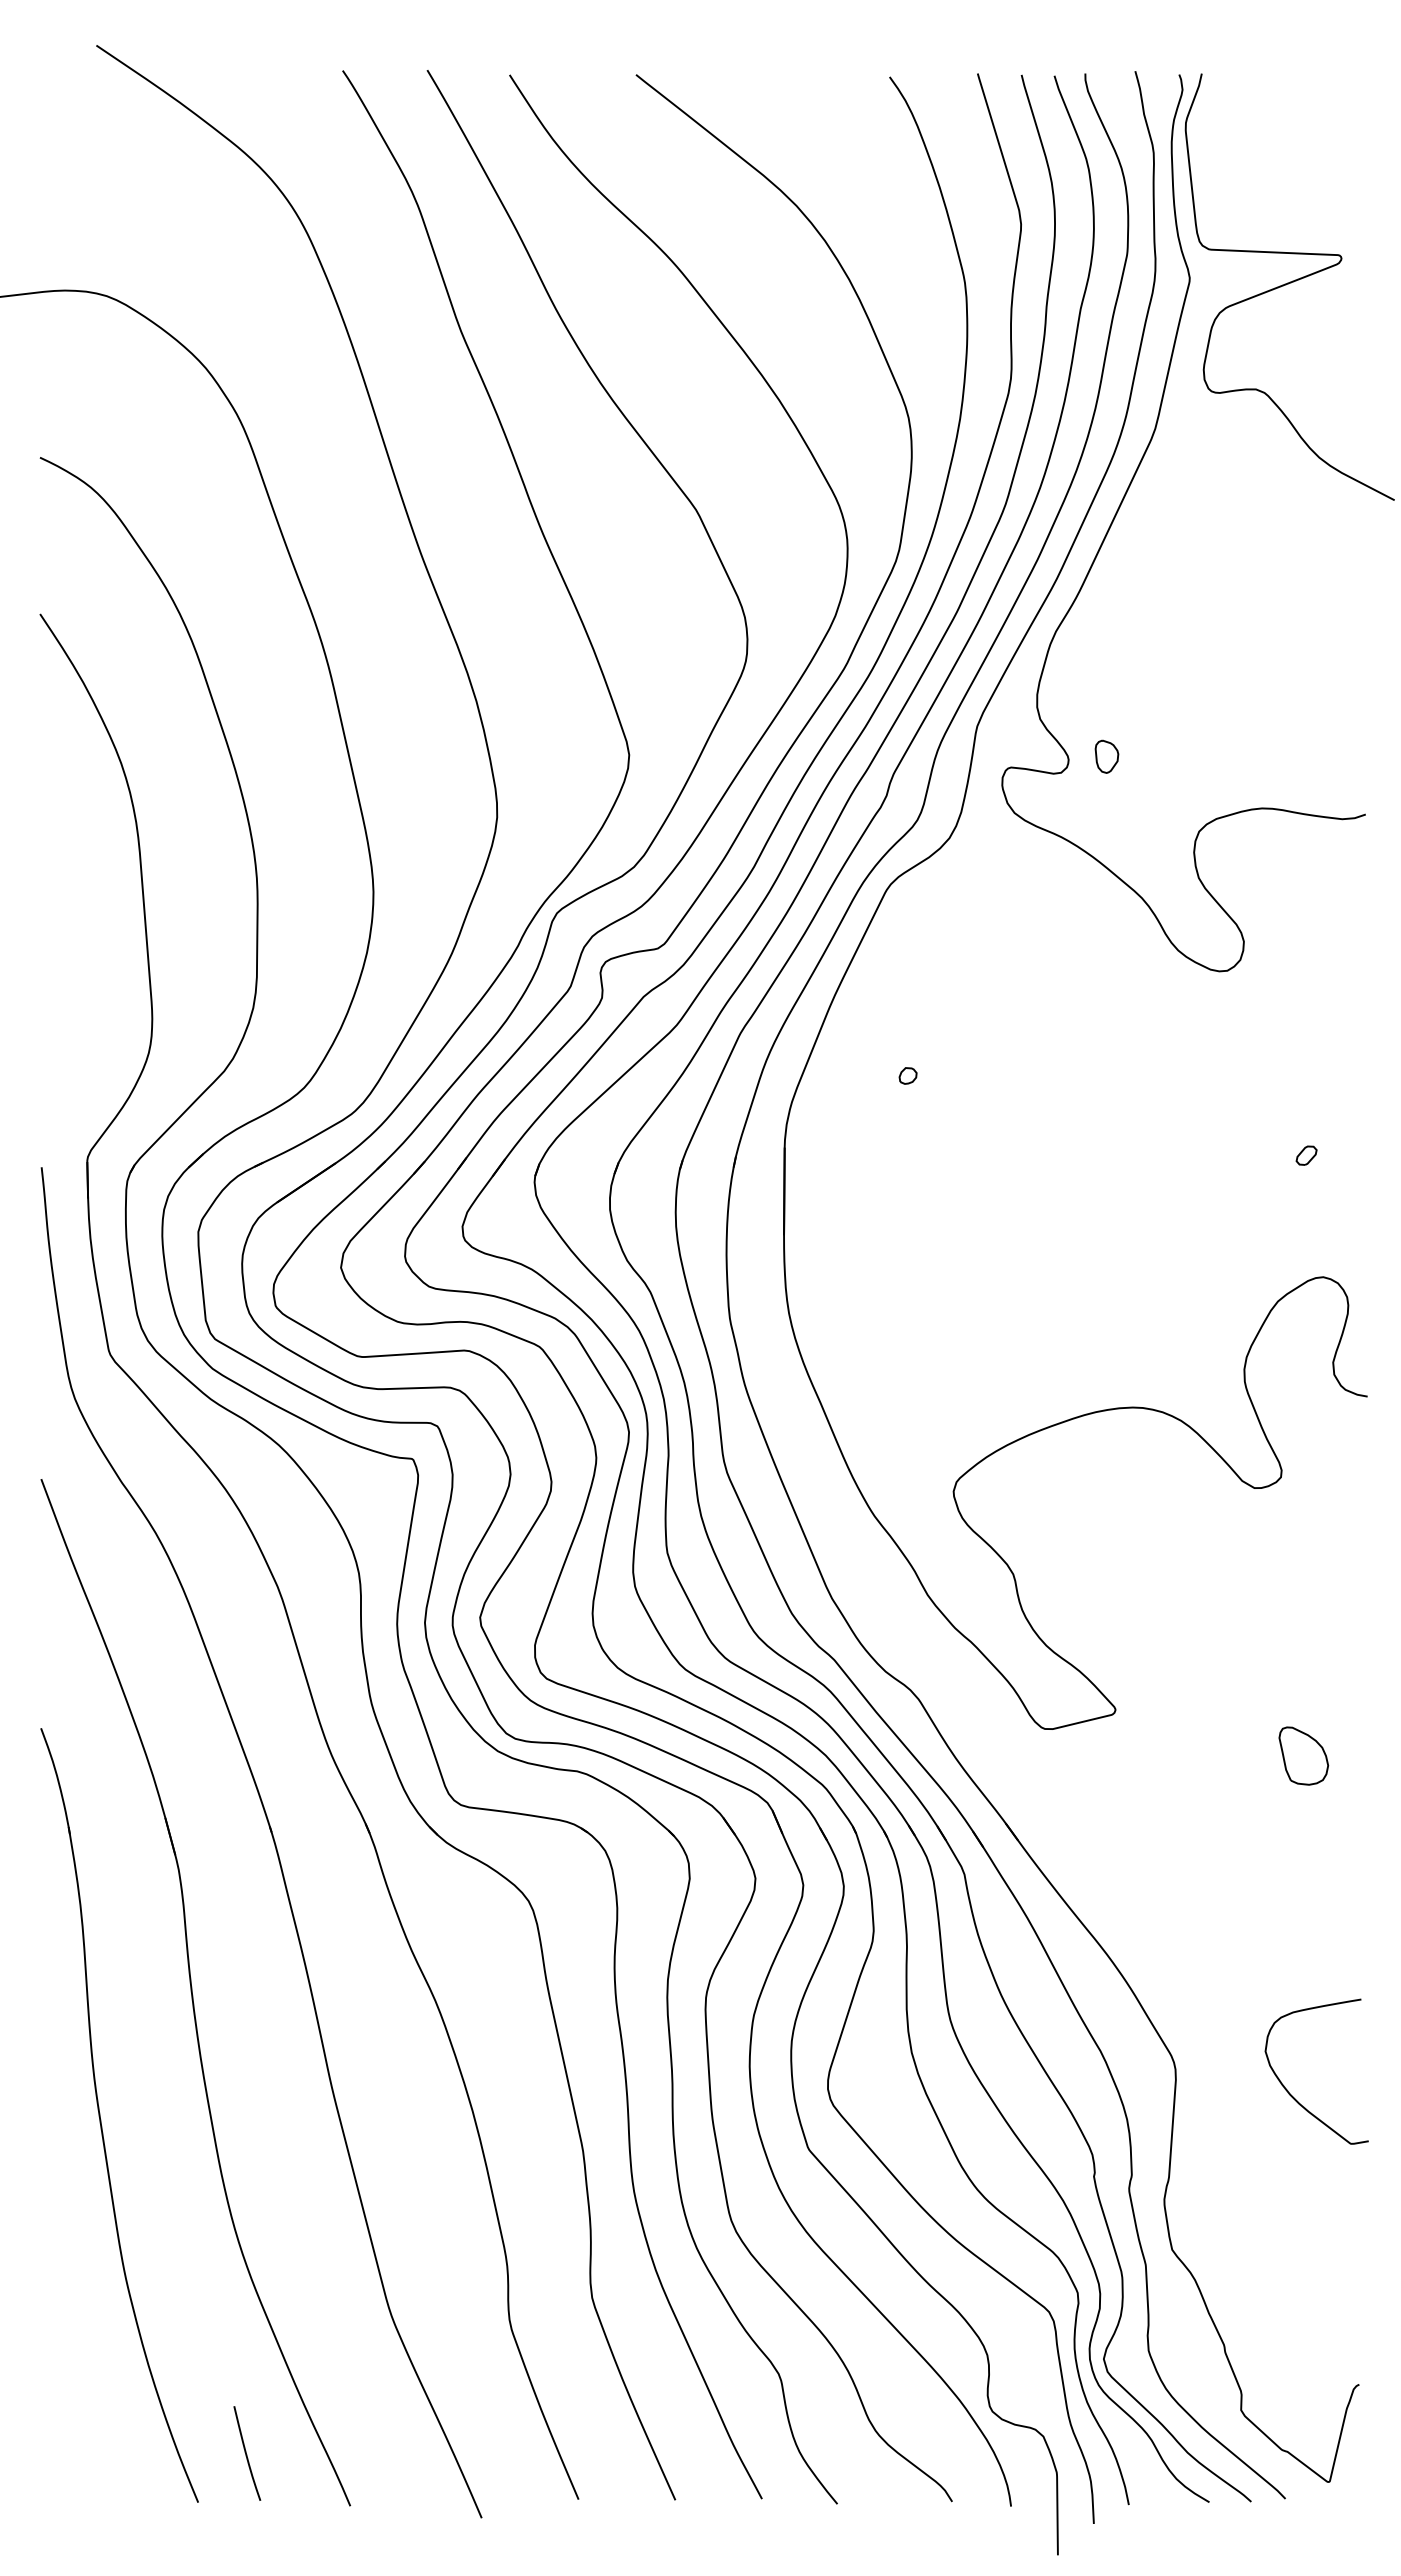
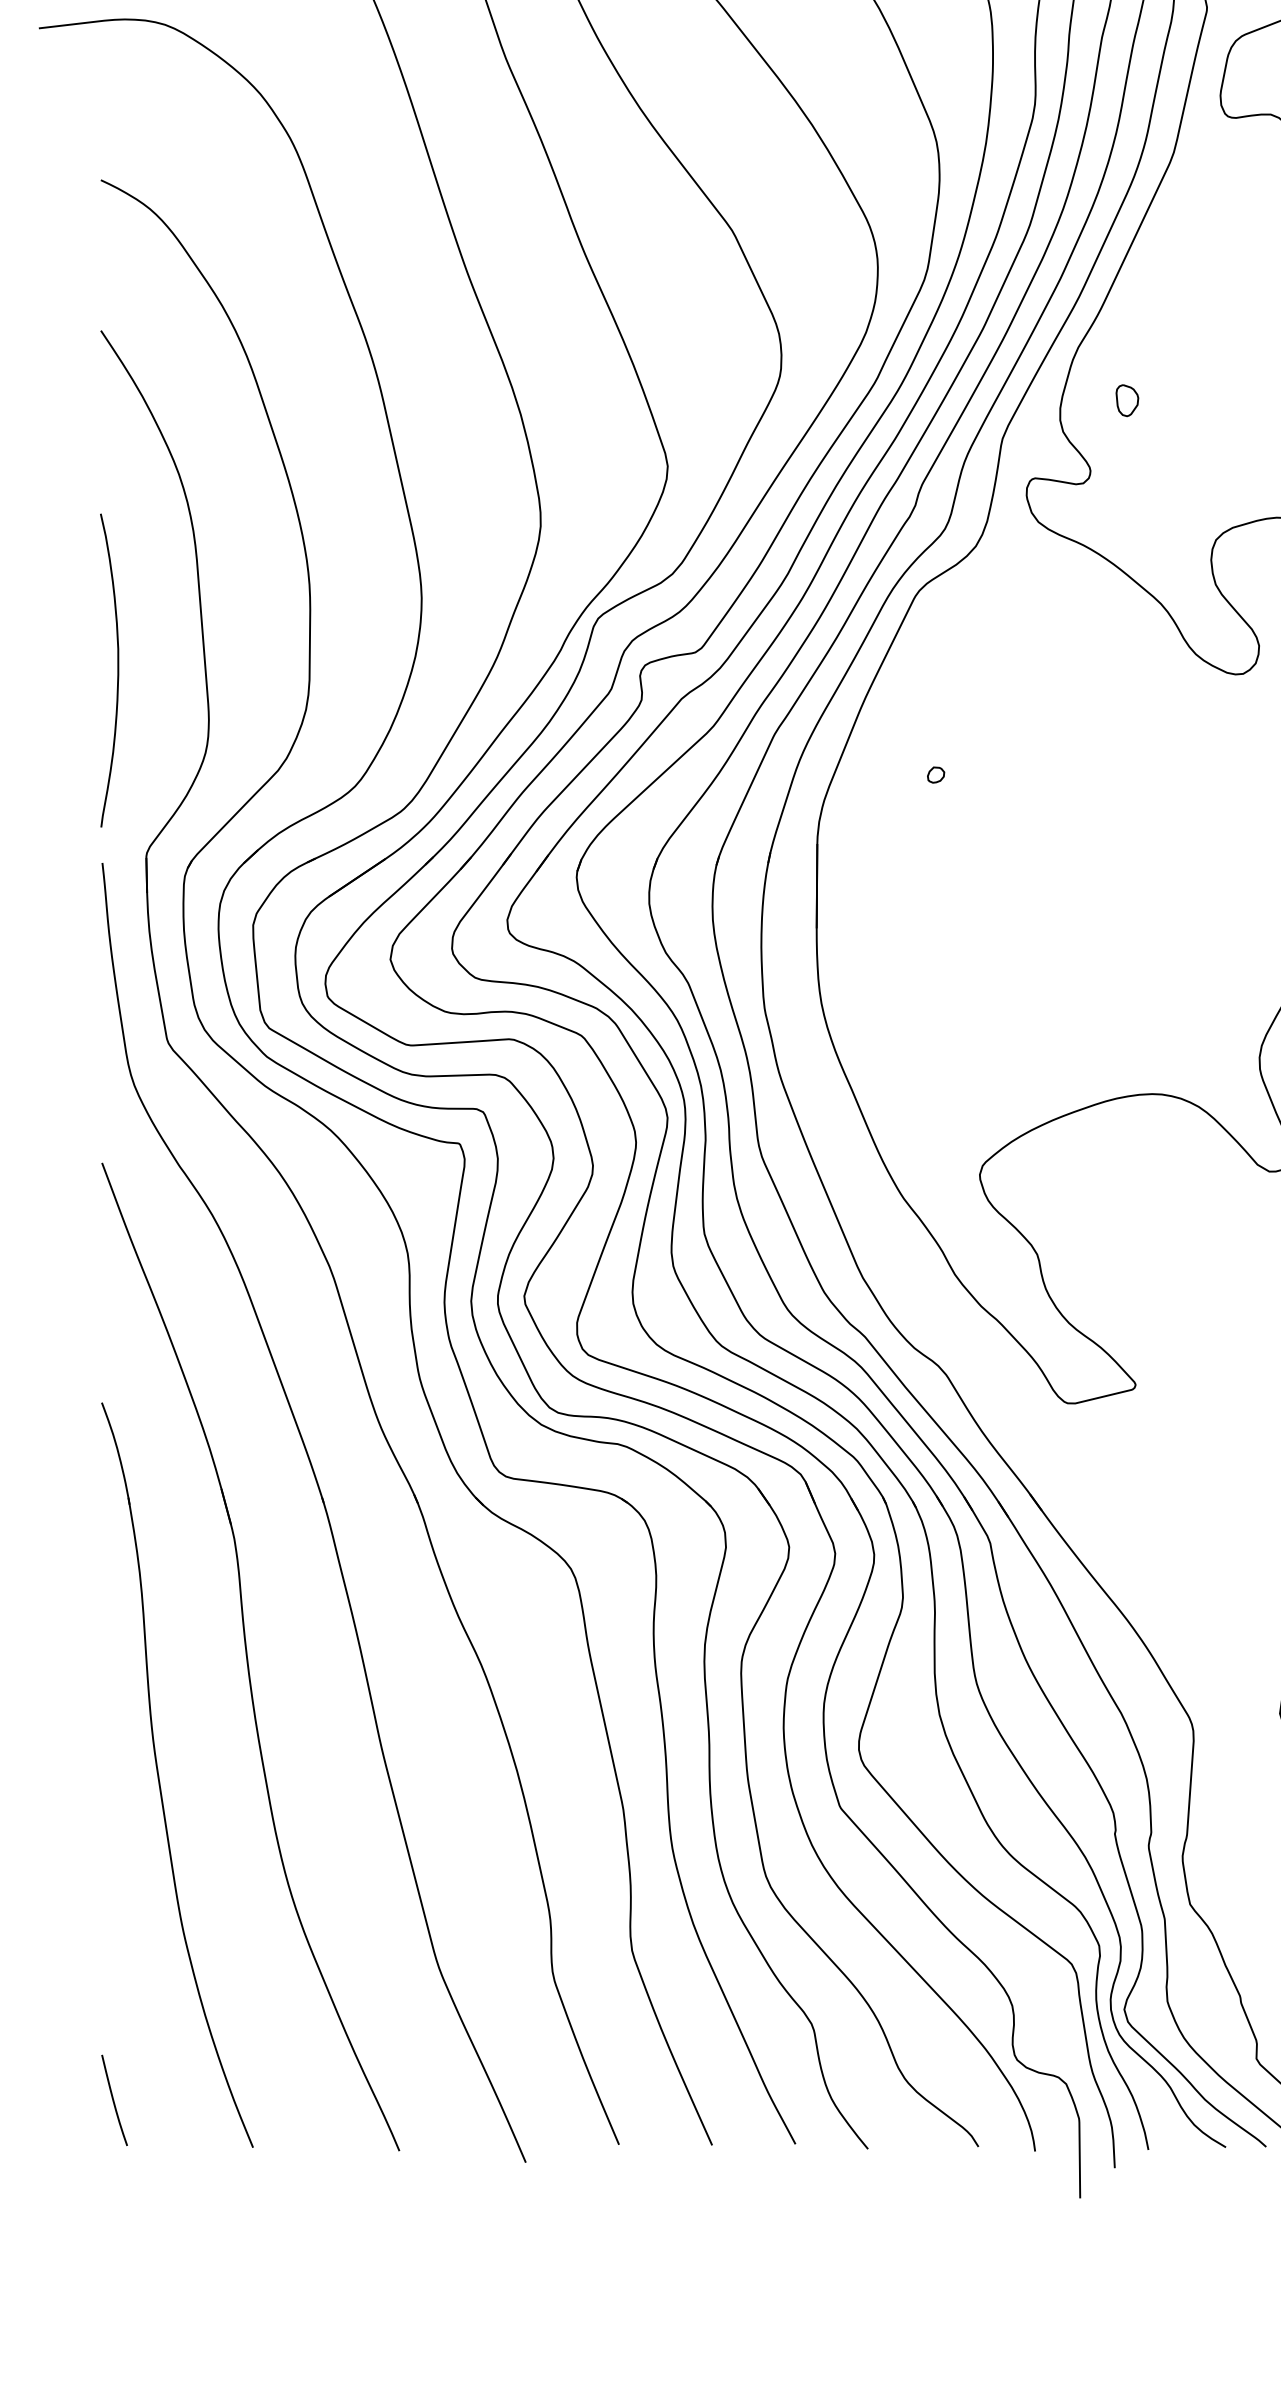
part: (1106, 756) -> (1126, 400), moved
curve: (57, 967) -> (117, 670), added
curve: (246, 2453) -> (113, 2100), moved

